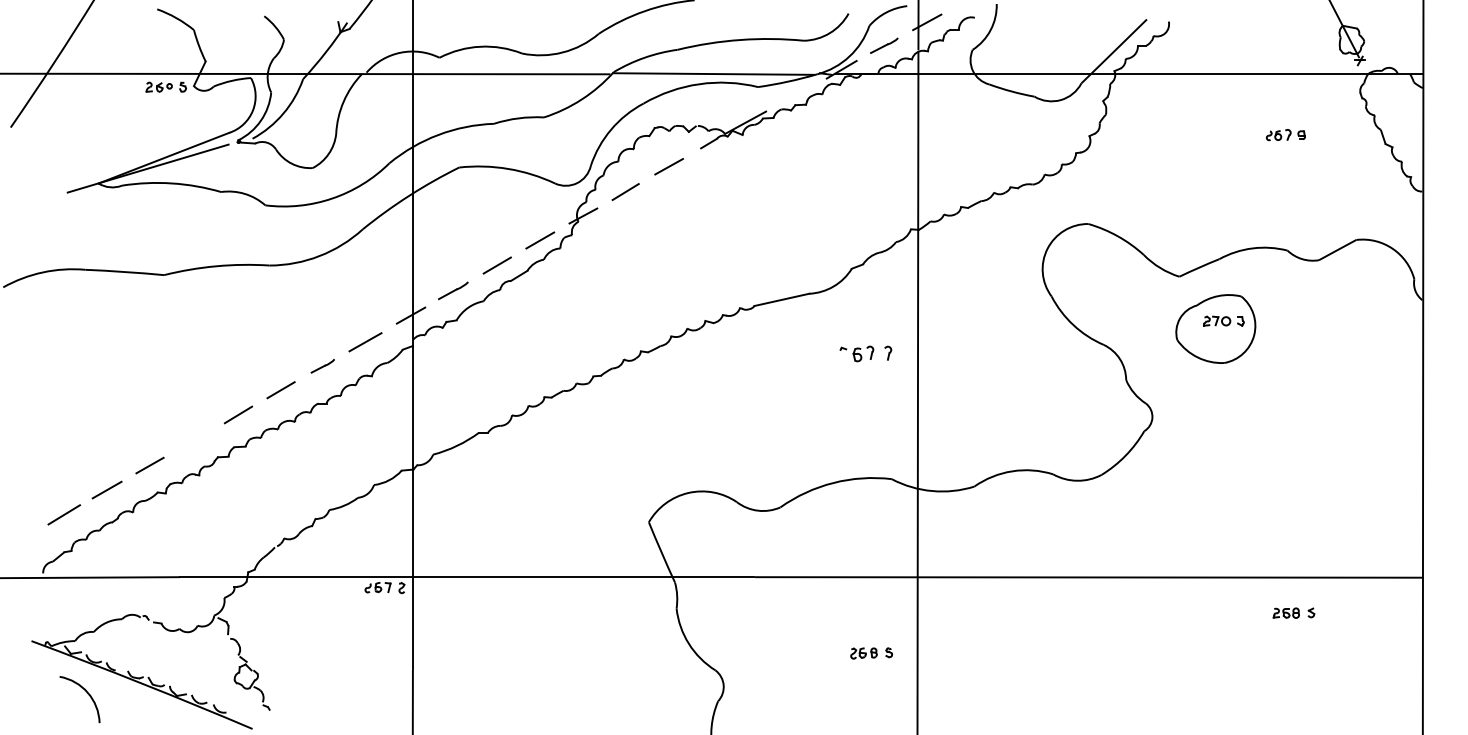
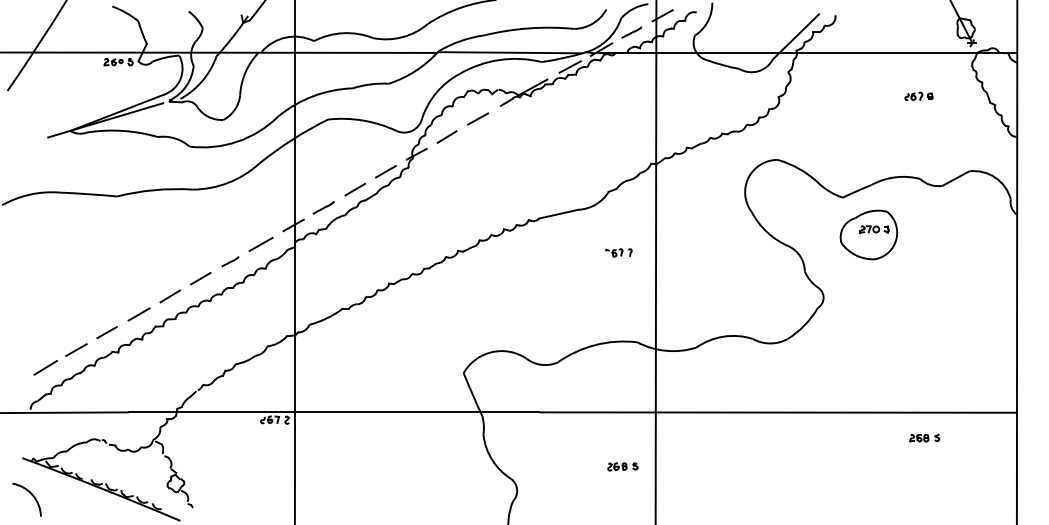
line: (797, 94) -> (569, 67), added
part: (865, 354) -> (618, 253), size x0.71
line: (194, 439) -> (138, 313), added
arc: (87, 694) -> (32, 496), moved

